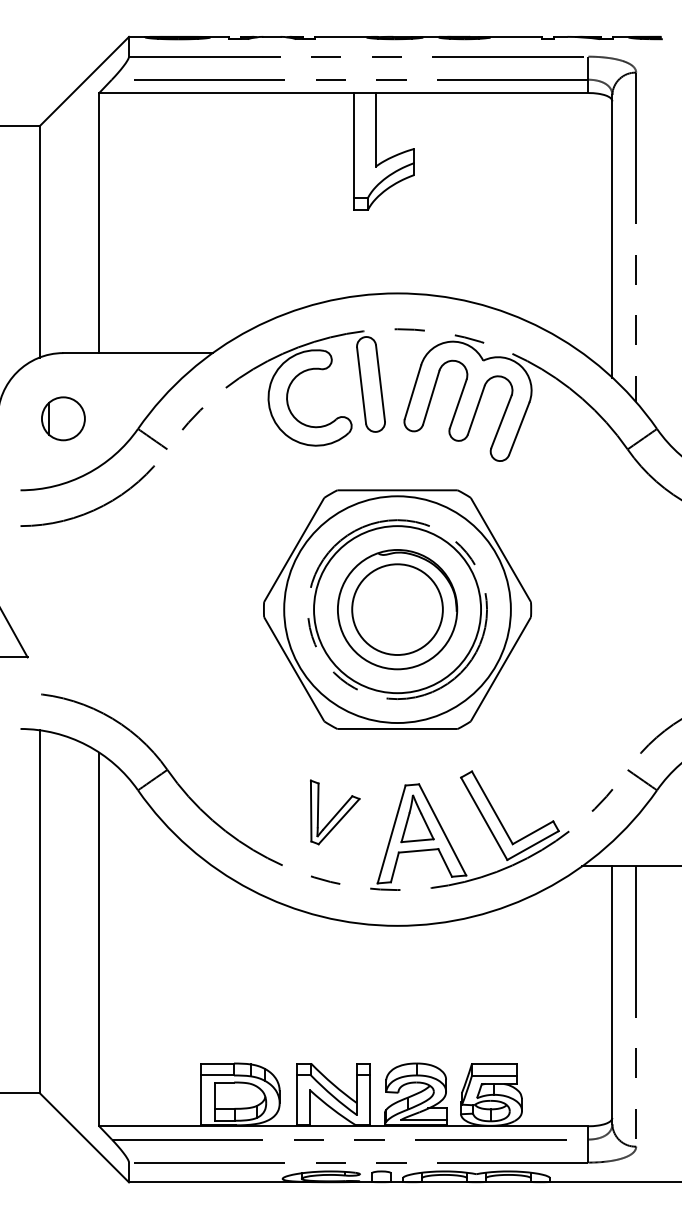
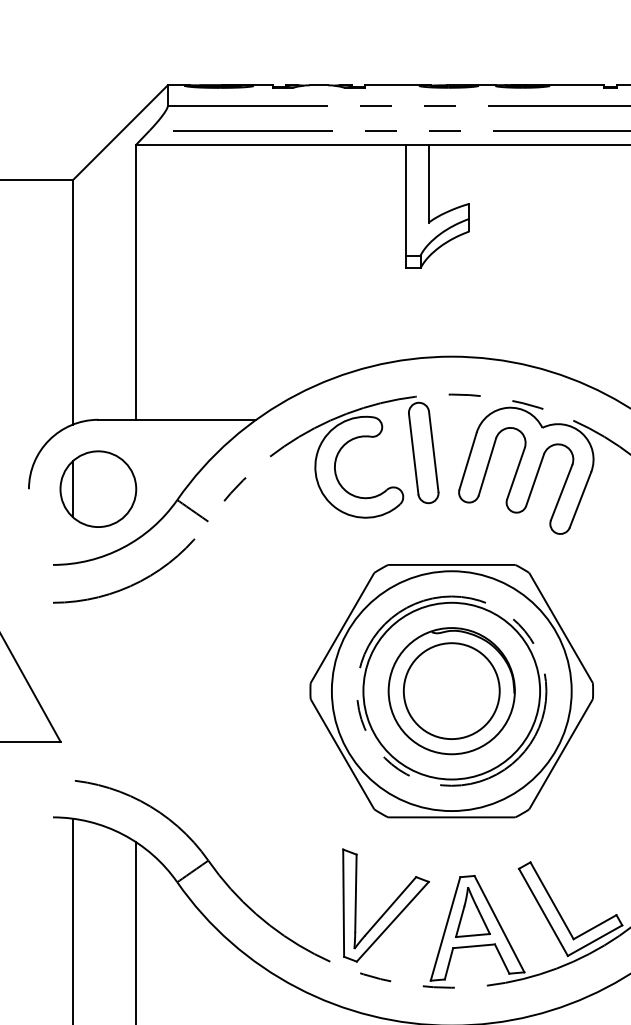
part: (63, 418) -> (98, 488), size x1.67
part: (334, 812) -> (385, 905), size x1.67

